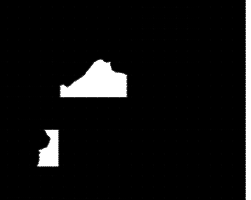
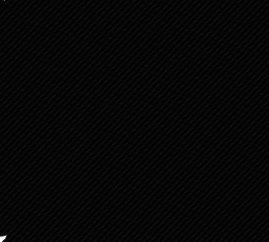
hatch: (93, 77) -> (126, 105), added
hatch: (47, 147) -> (81, 199), added

